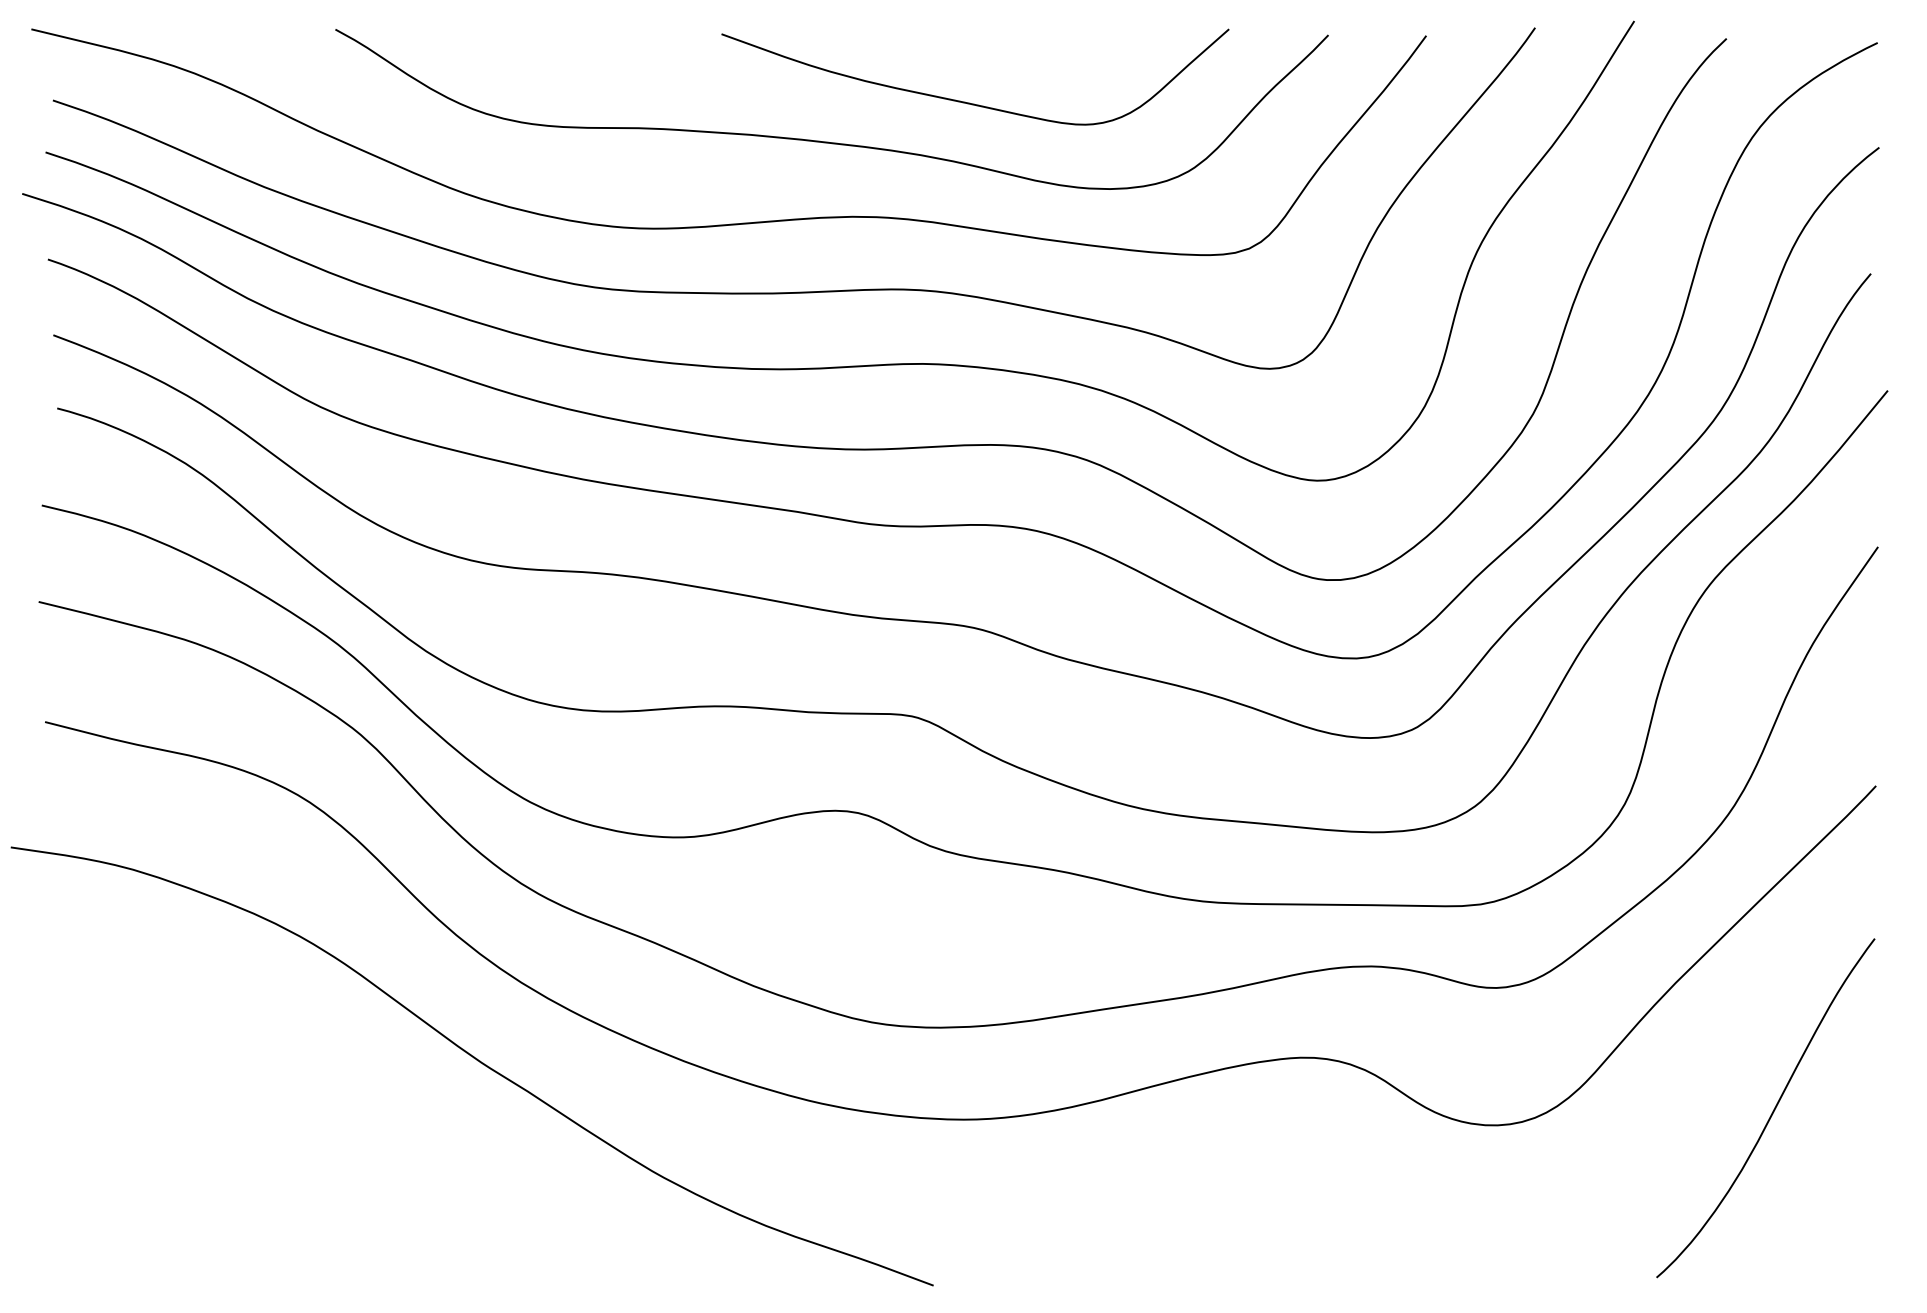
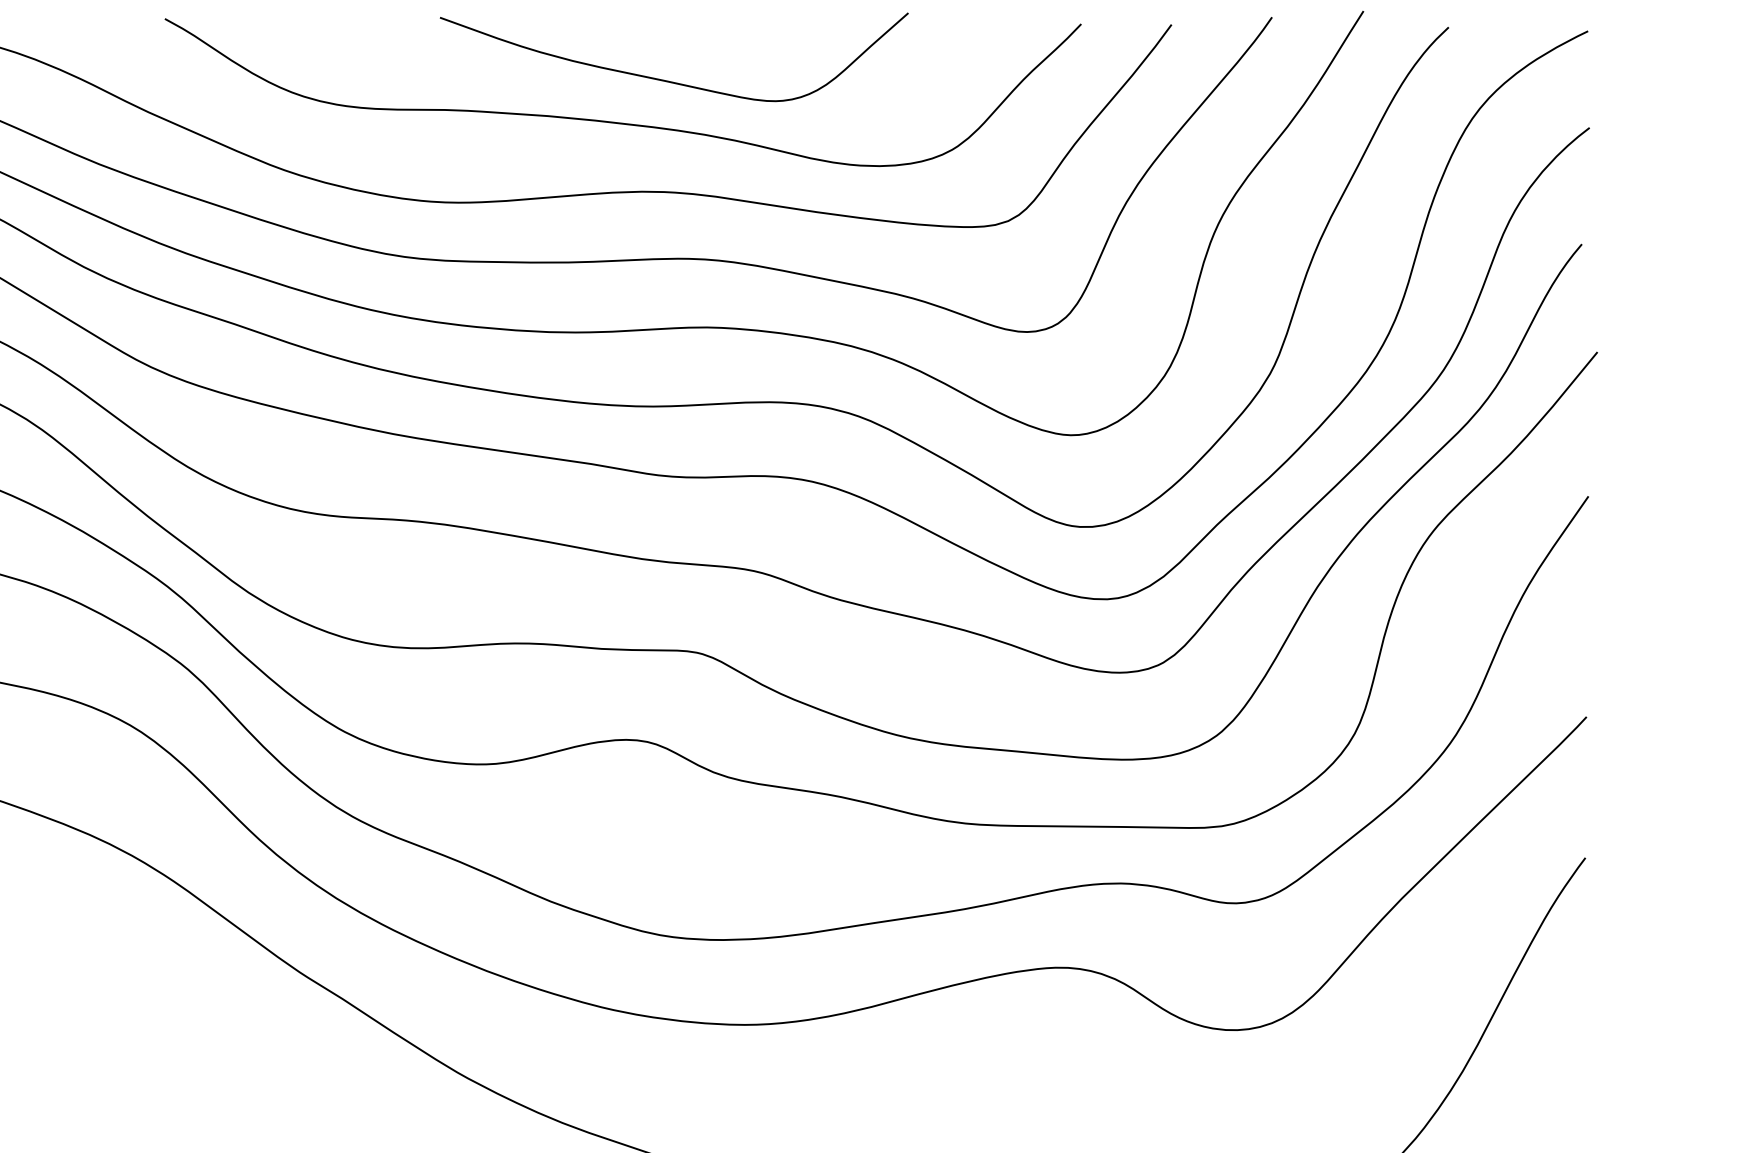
curve: (969, 102) -> (668, 80), moved

